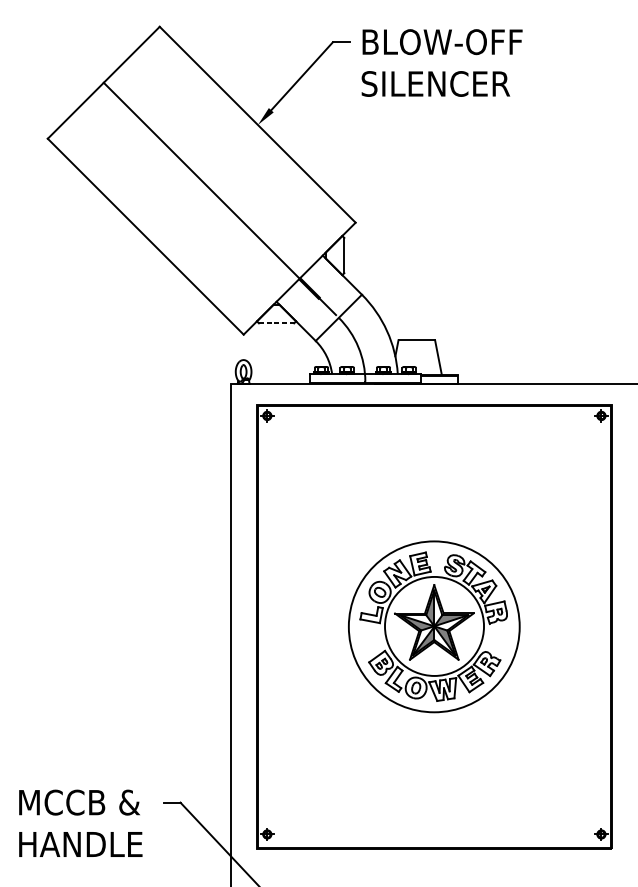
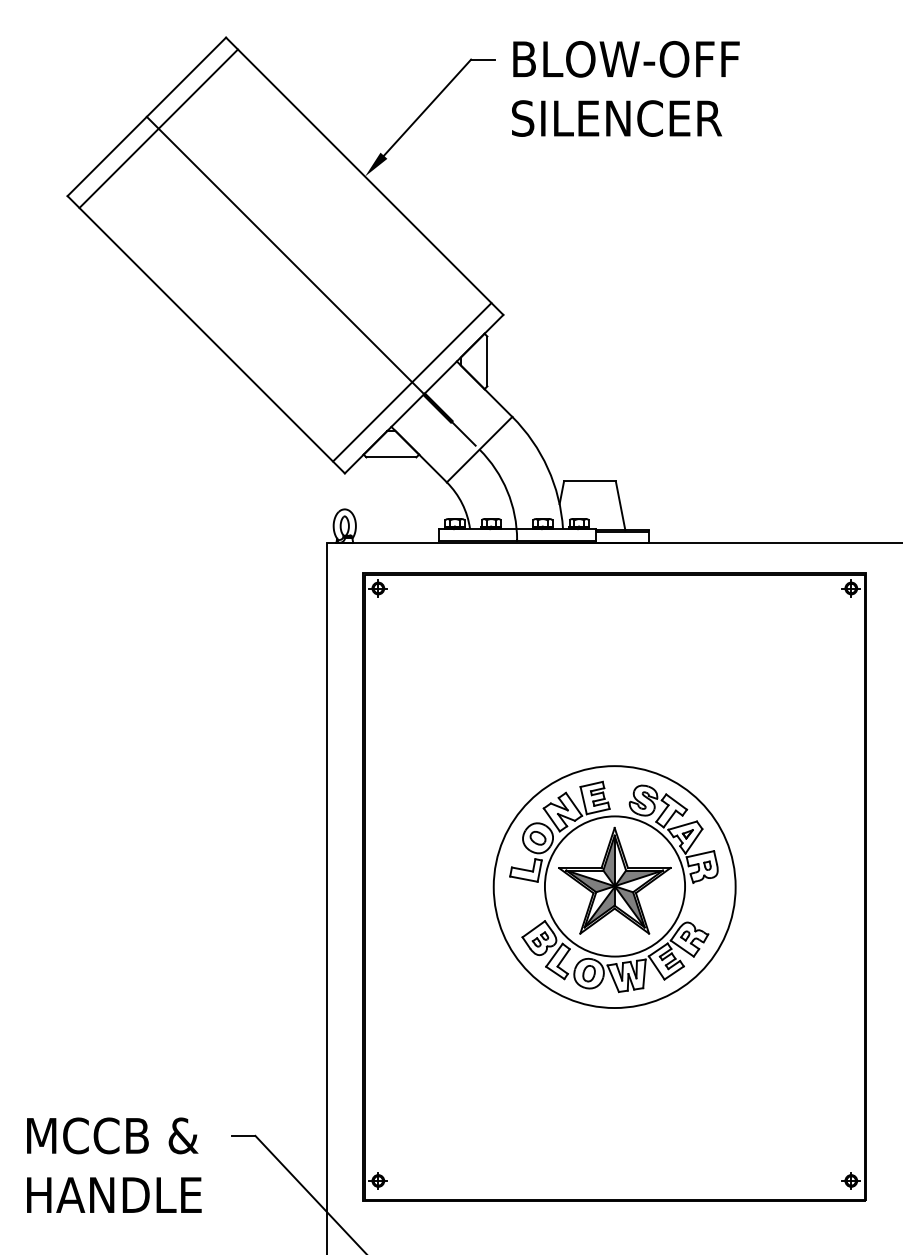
line: (112, 91) -> (158, 128), added
line: (291, 270) -> (412, 382), added
line: (276, 323) -> (391, 457), dashed -> solid

